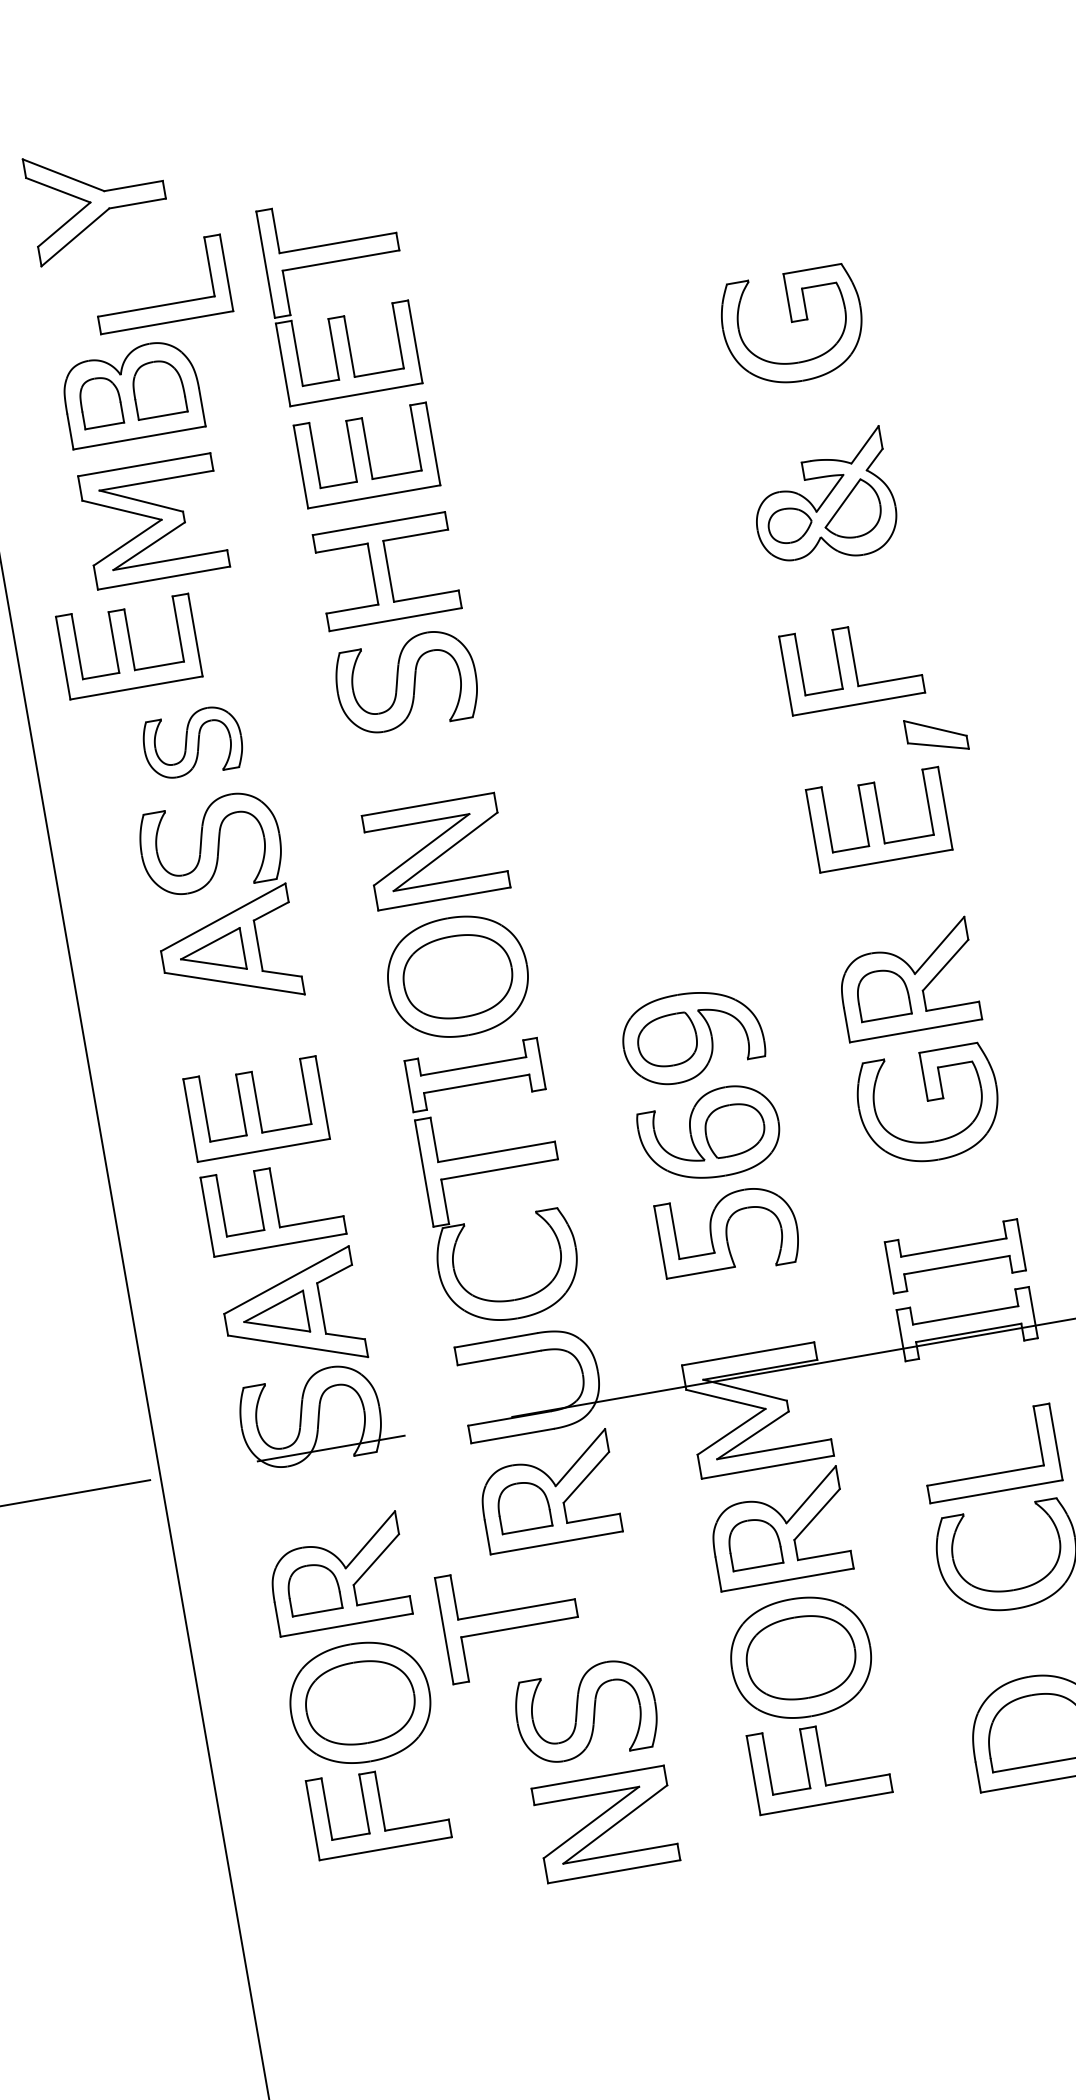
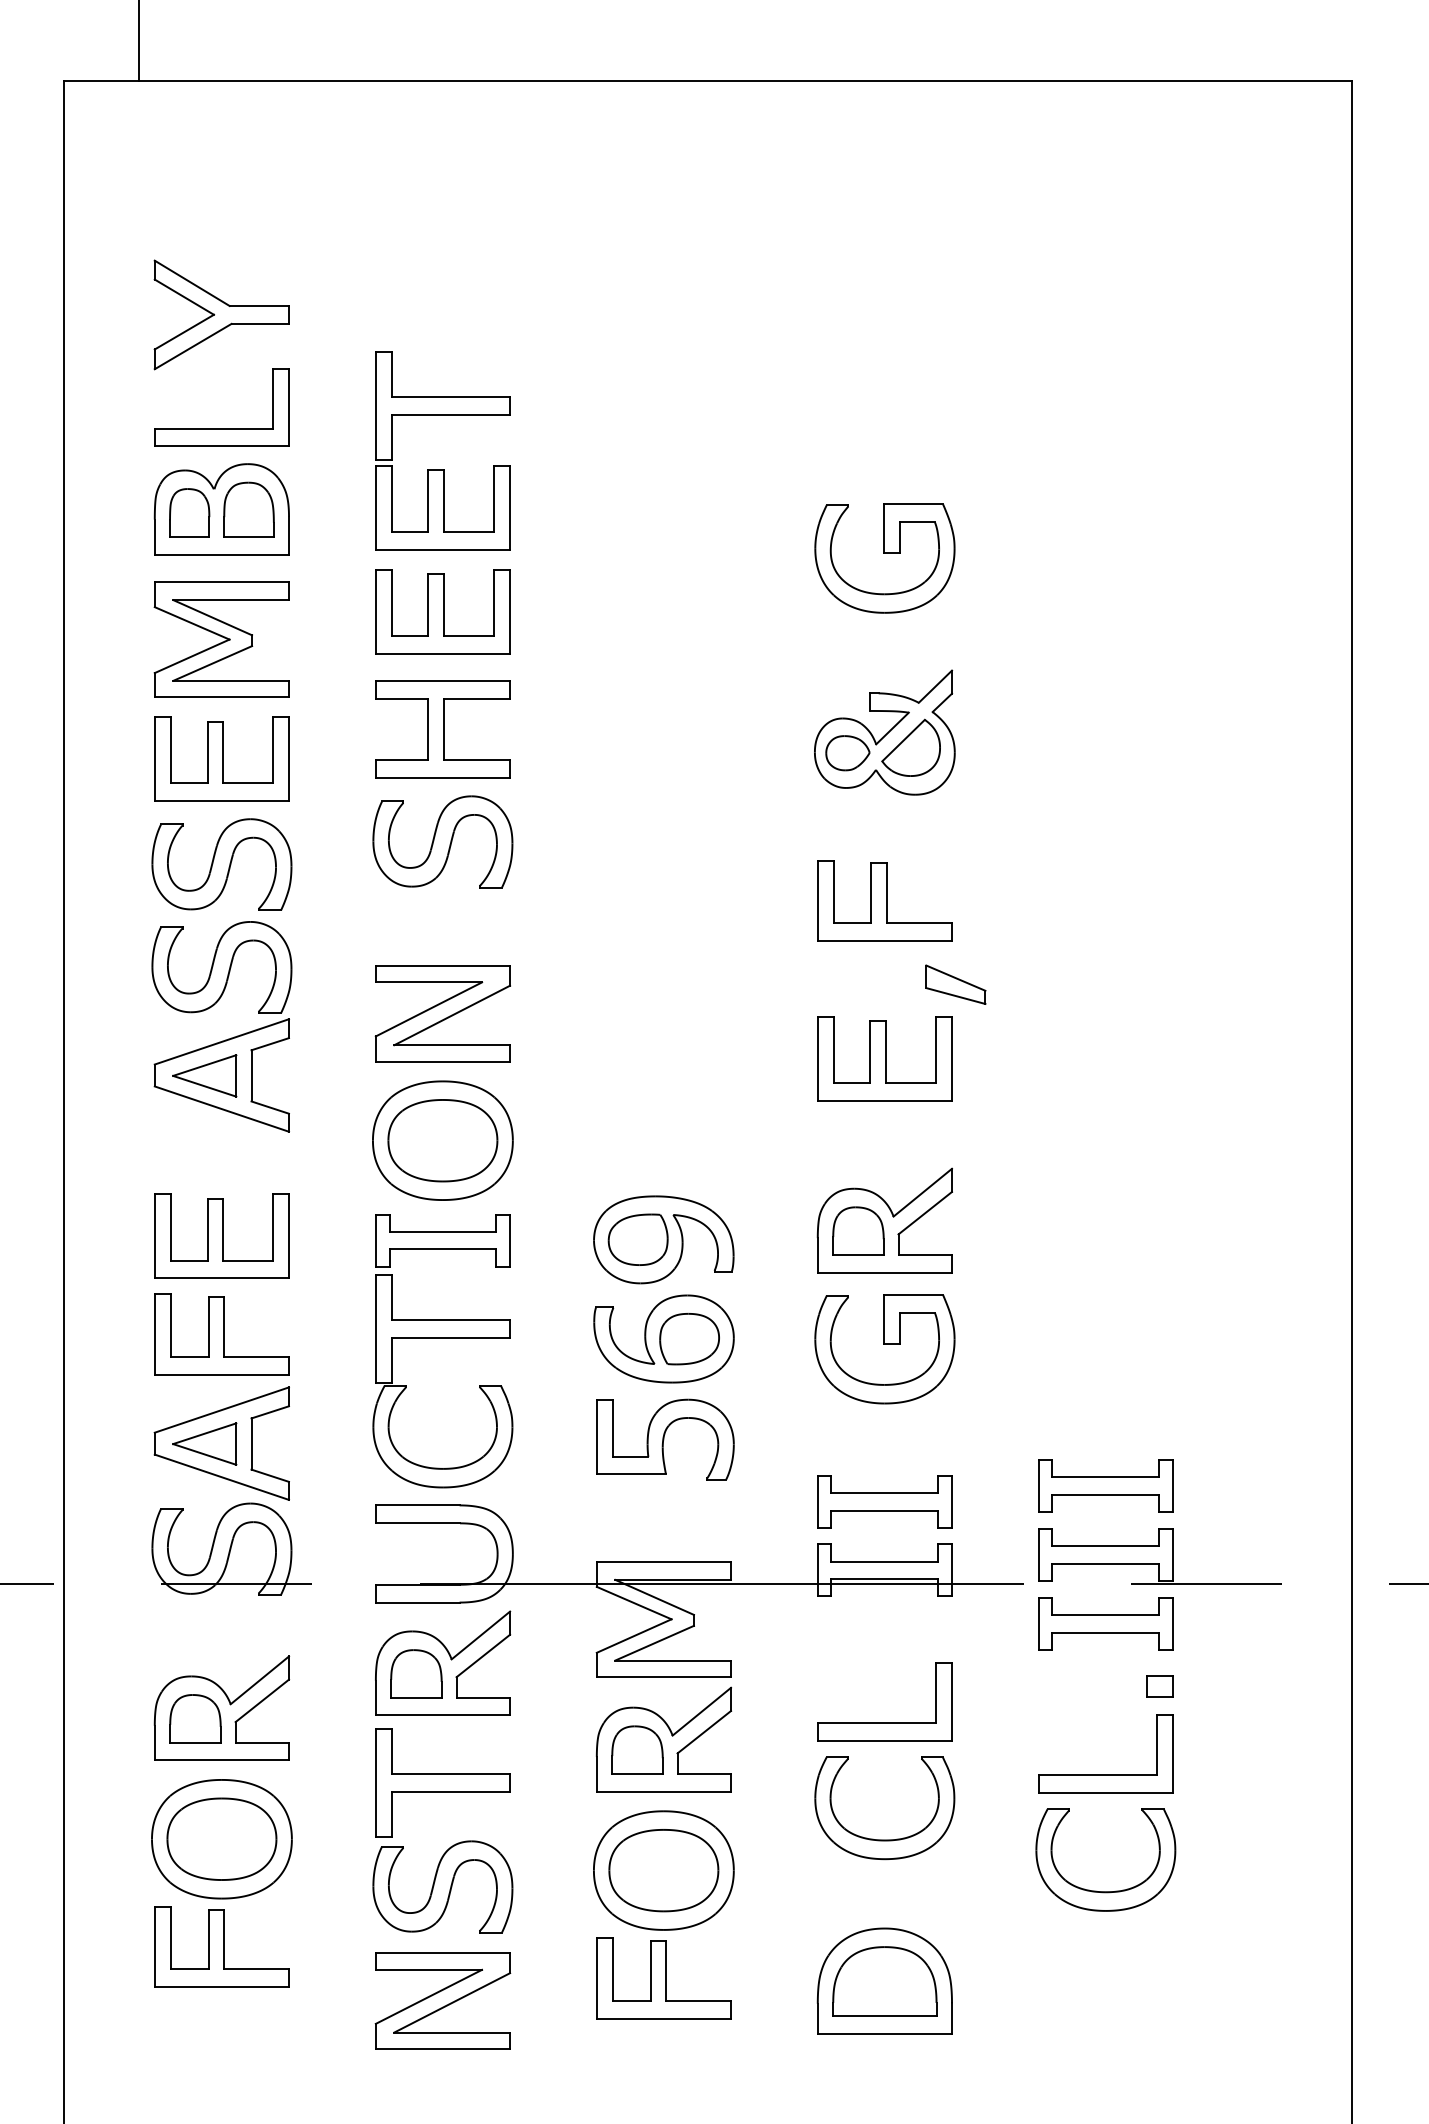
part: (163, 305) -> (221, 428), moved
part: (128, 646) -> (221, 758), moved
part: (192, 742) -> (221, 864), size x1.43
part: (509, 1619) -> (442, 1782), moved

